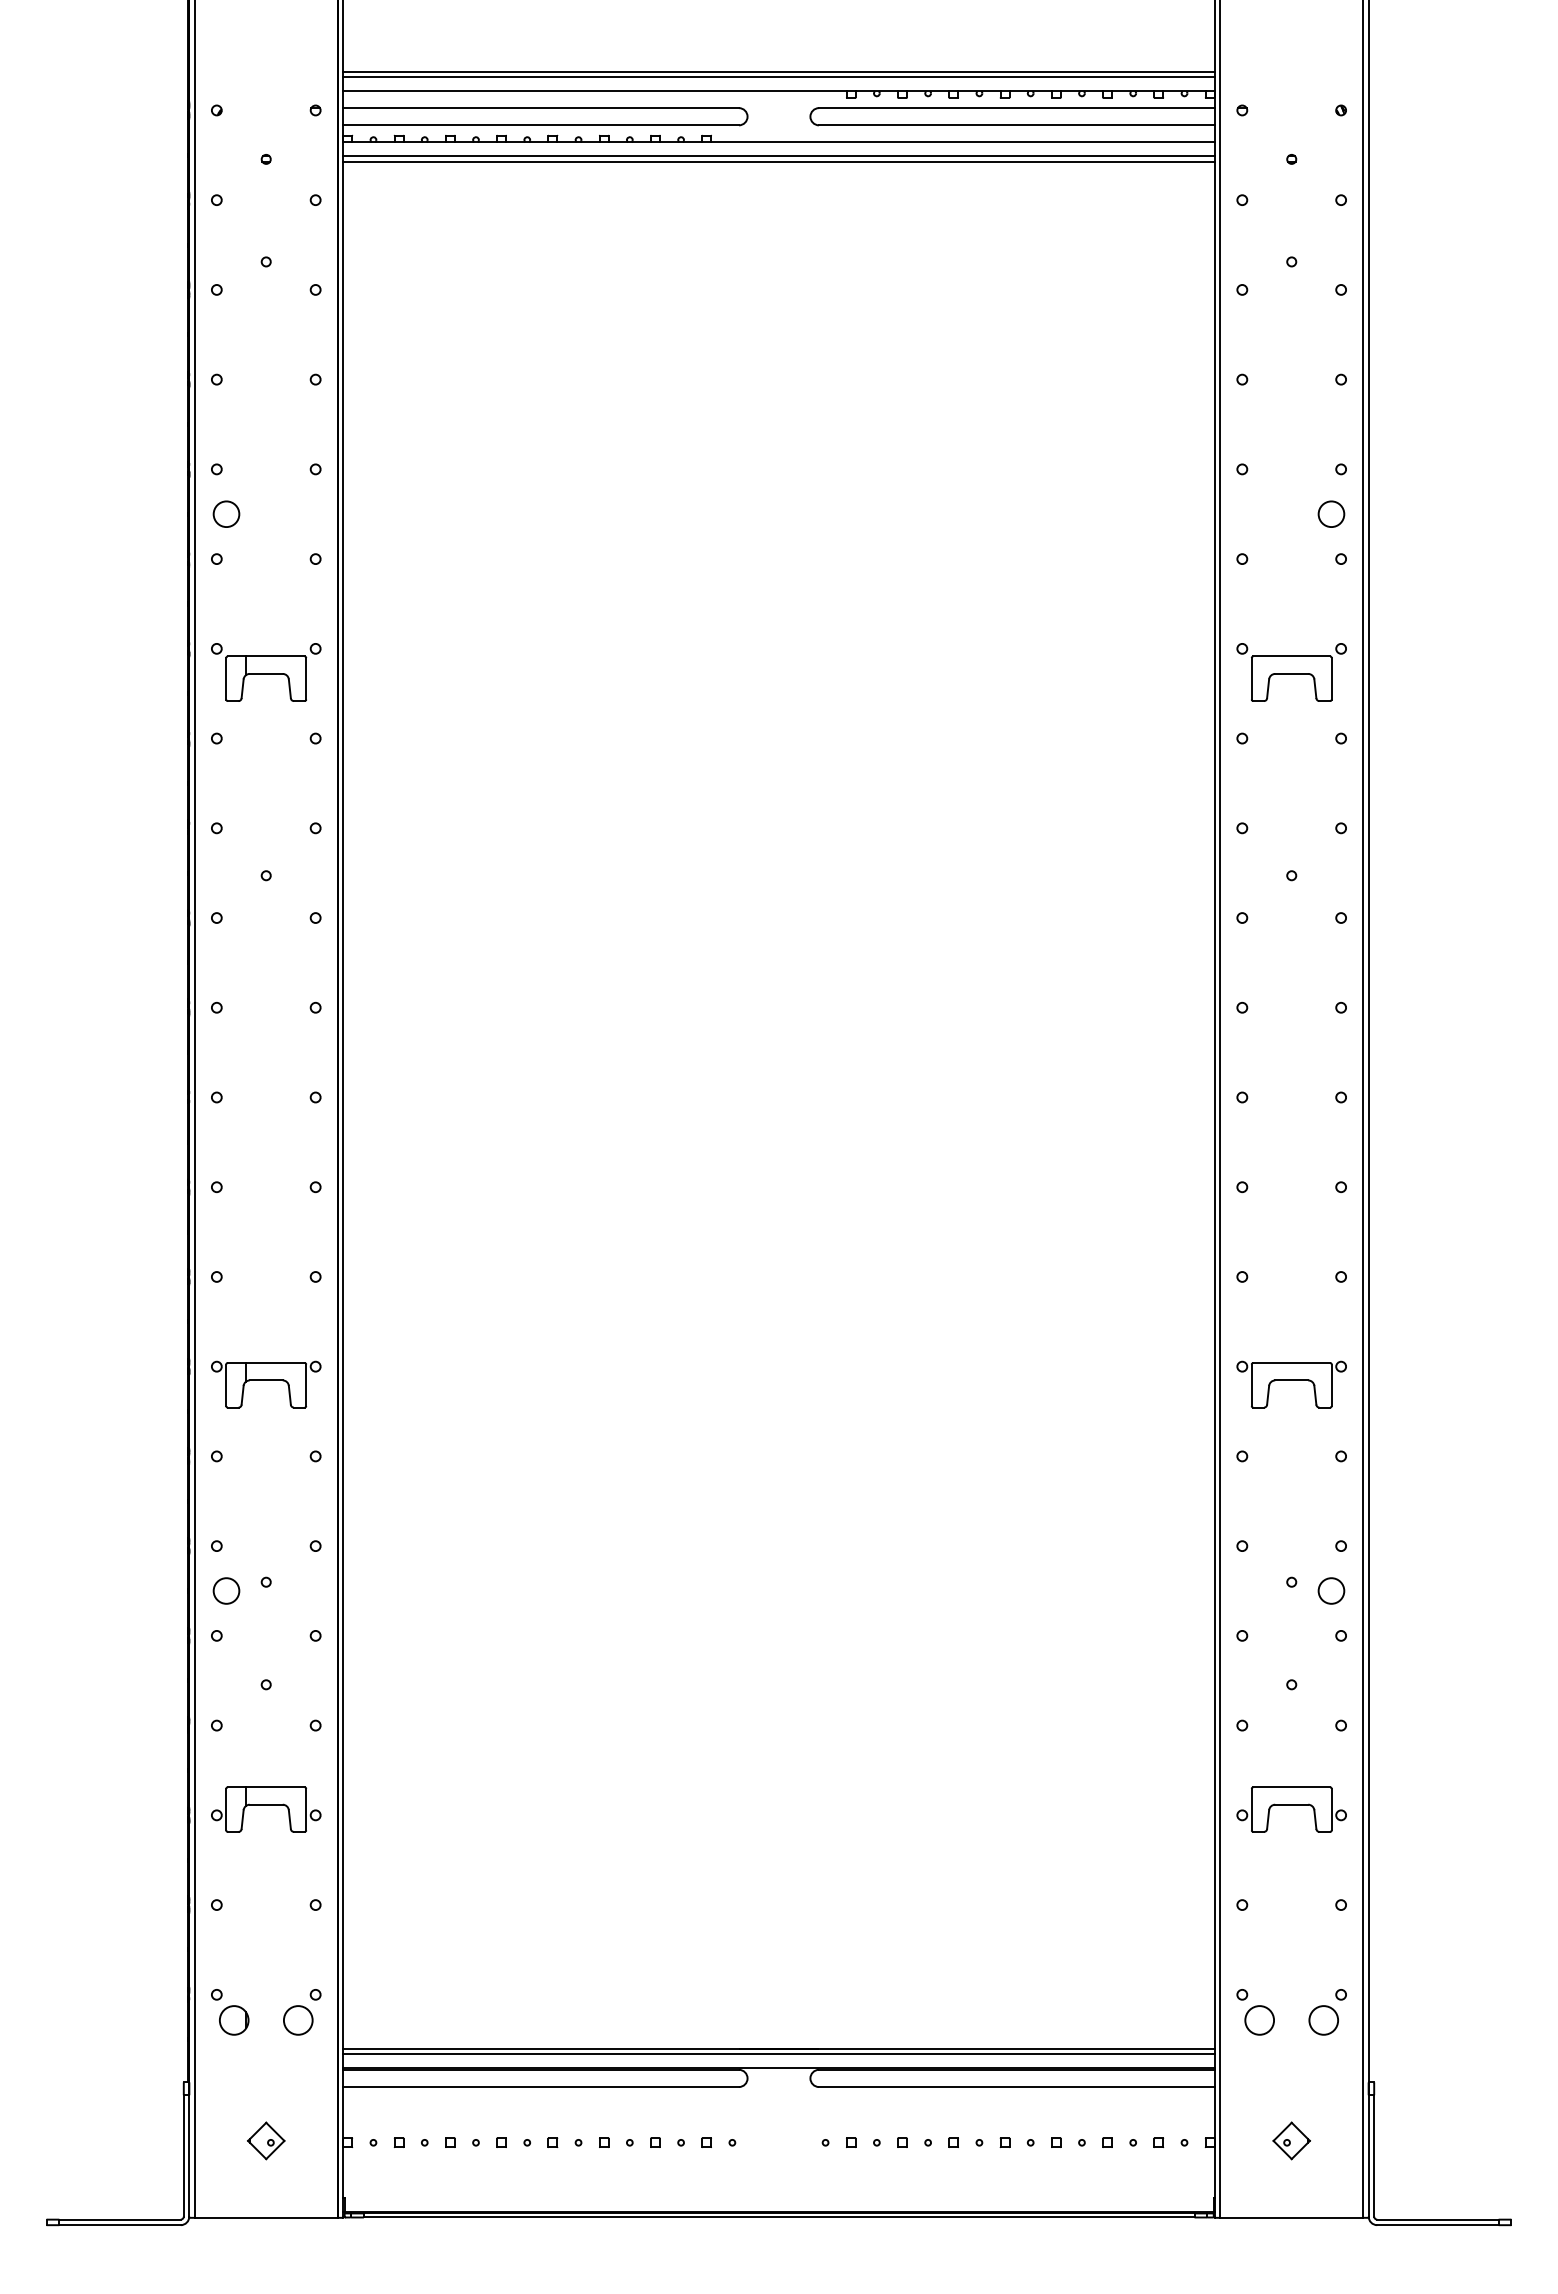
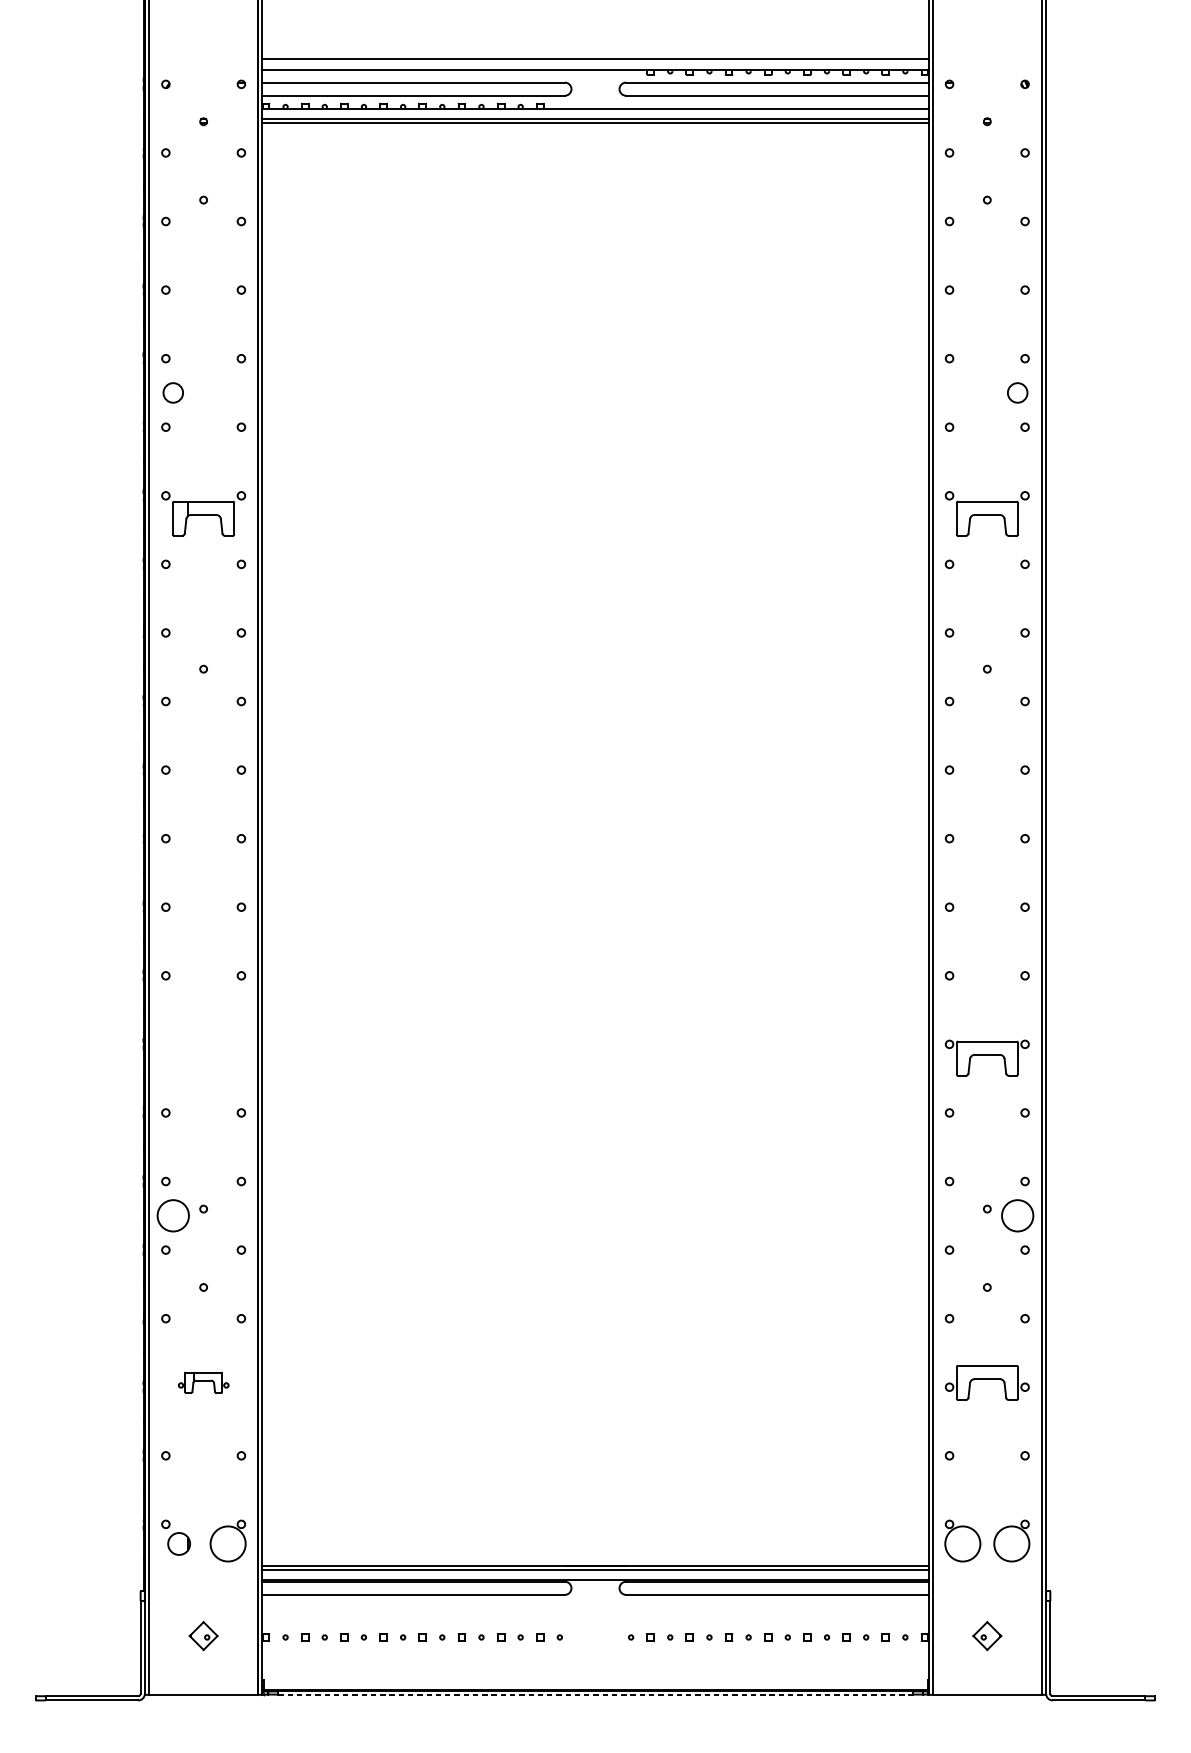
line: (778, 71) -> (595, 54), removed
part: (266, 1384) -> (203, 1057), removed
circle: (226, 1590) -> (173, 1215), size x1.6
circle: (1331, 1590) -> (1017, 1215), size x1.6
part: (266, 1809) -> (203, 1382), size x0.6
circle: (297, 2020) -> (227, 1544), size x1.6
circle: (1259, 2020) -> (962, 1544), size x1.6
circle: (1323, 2020) -> (1011, 1544), size x1.6
line: (779, 2217) -> (595, 1694), solid -> dashed

